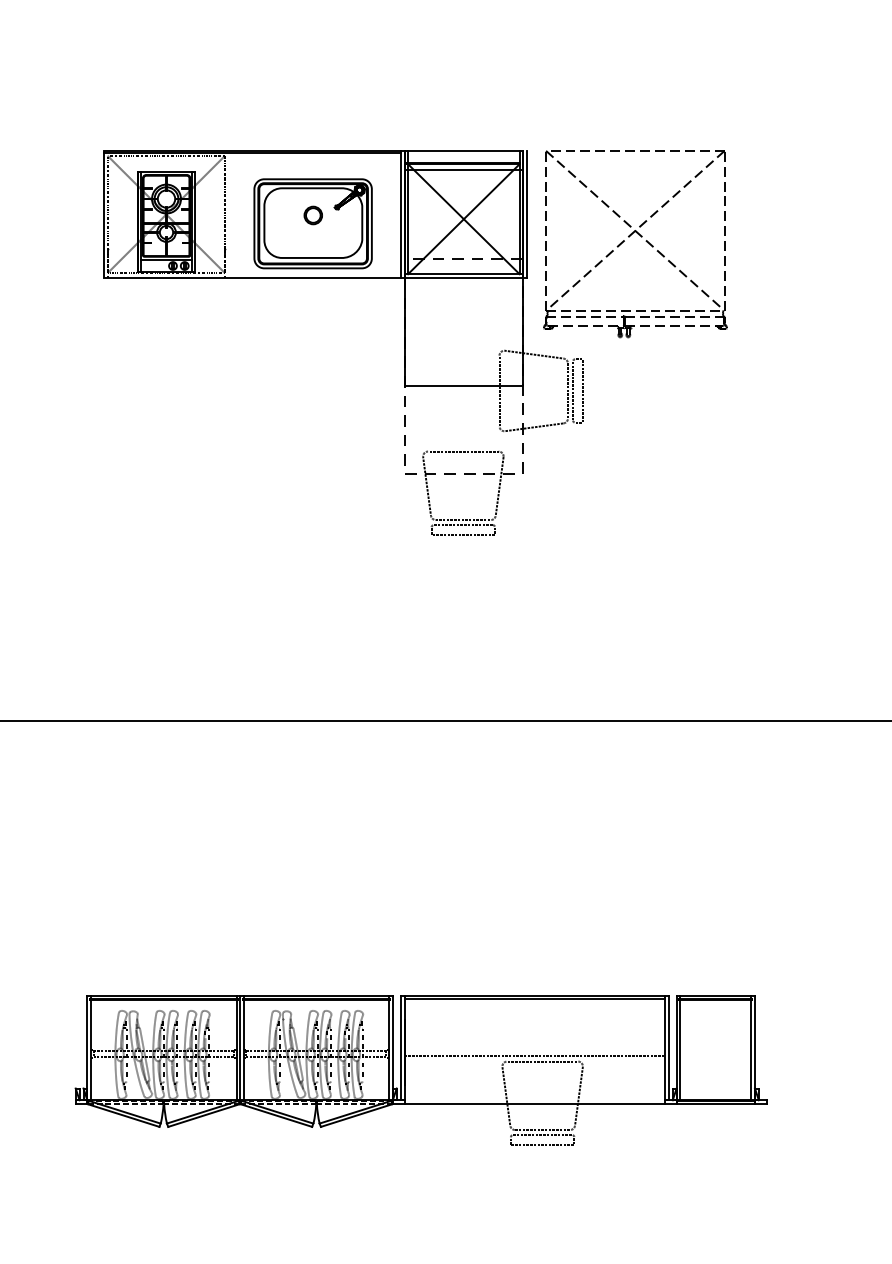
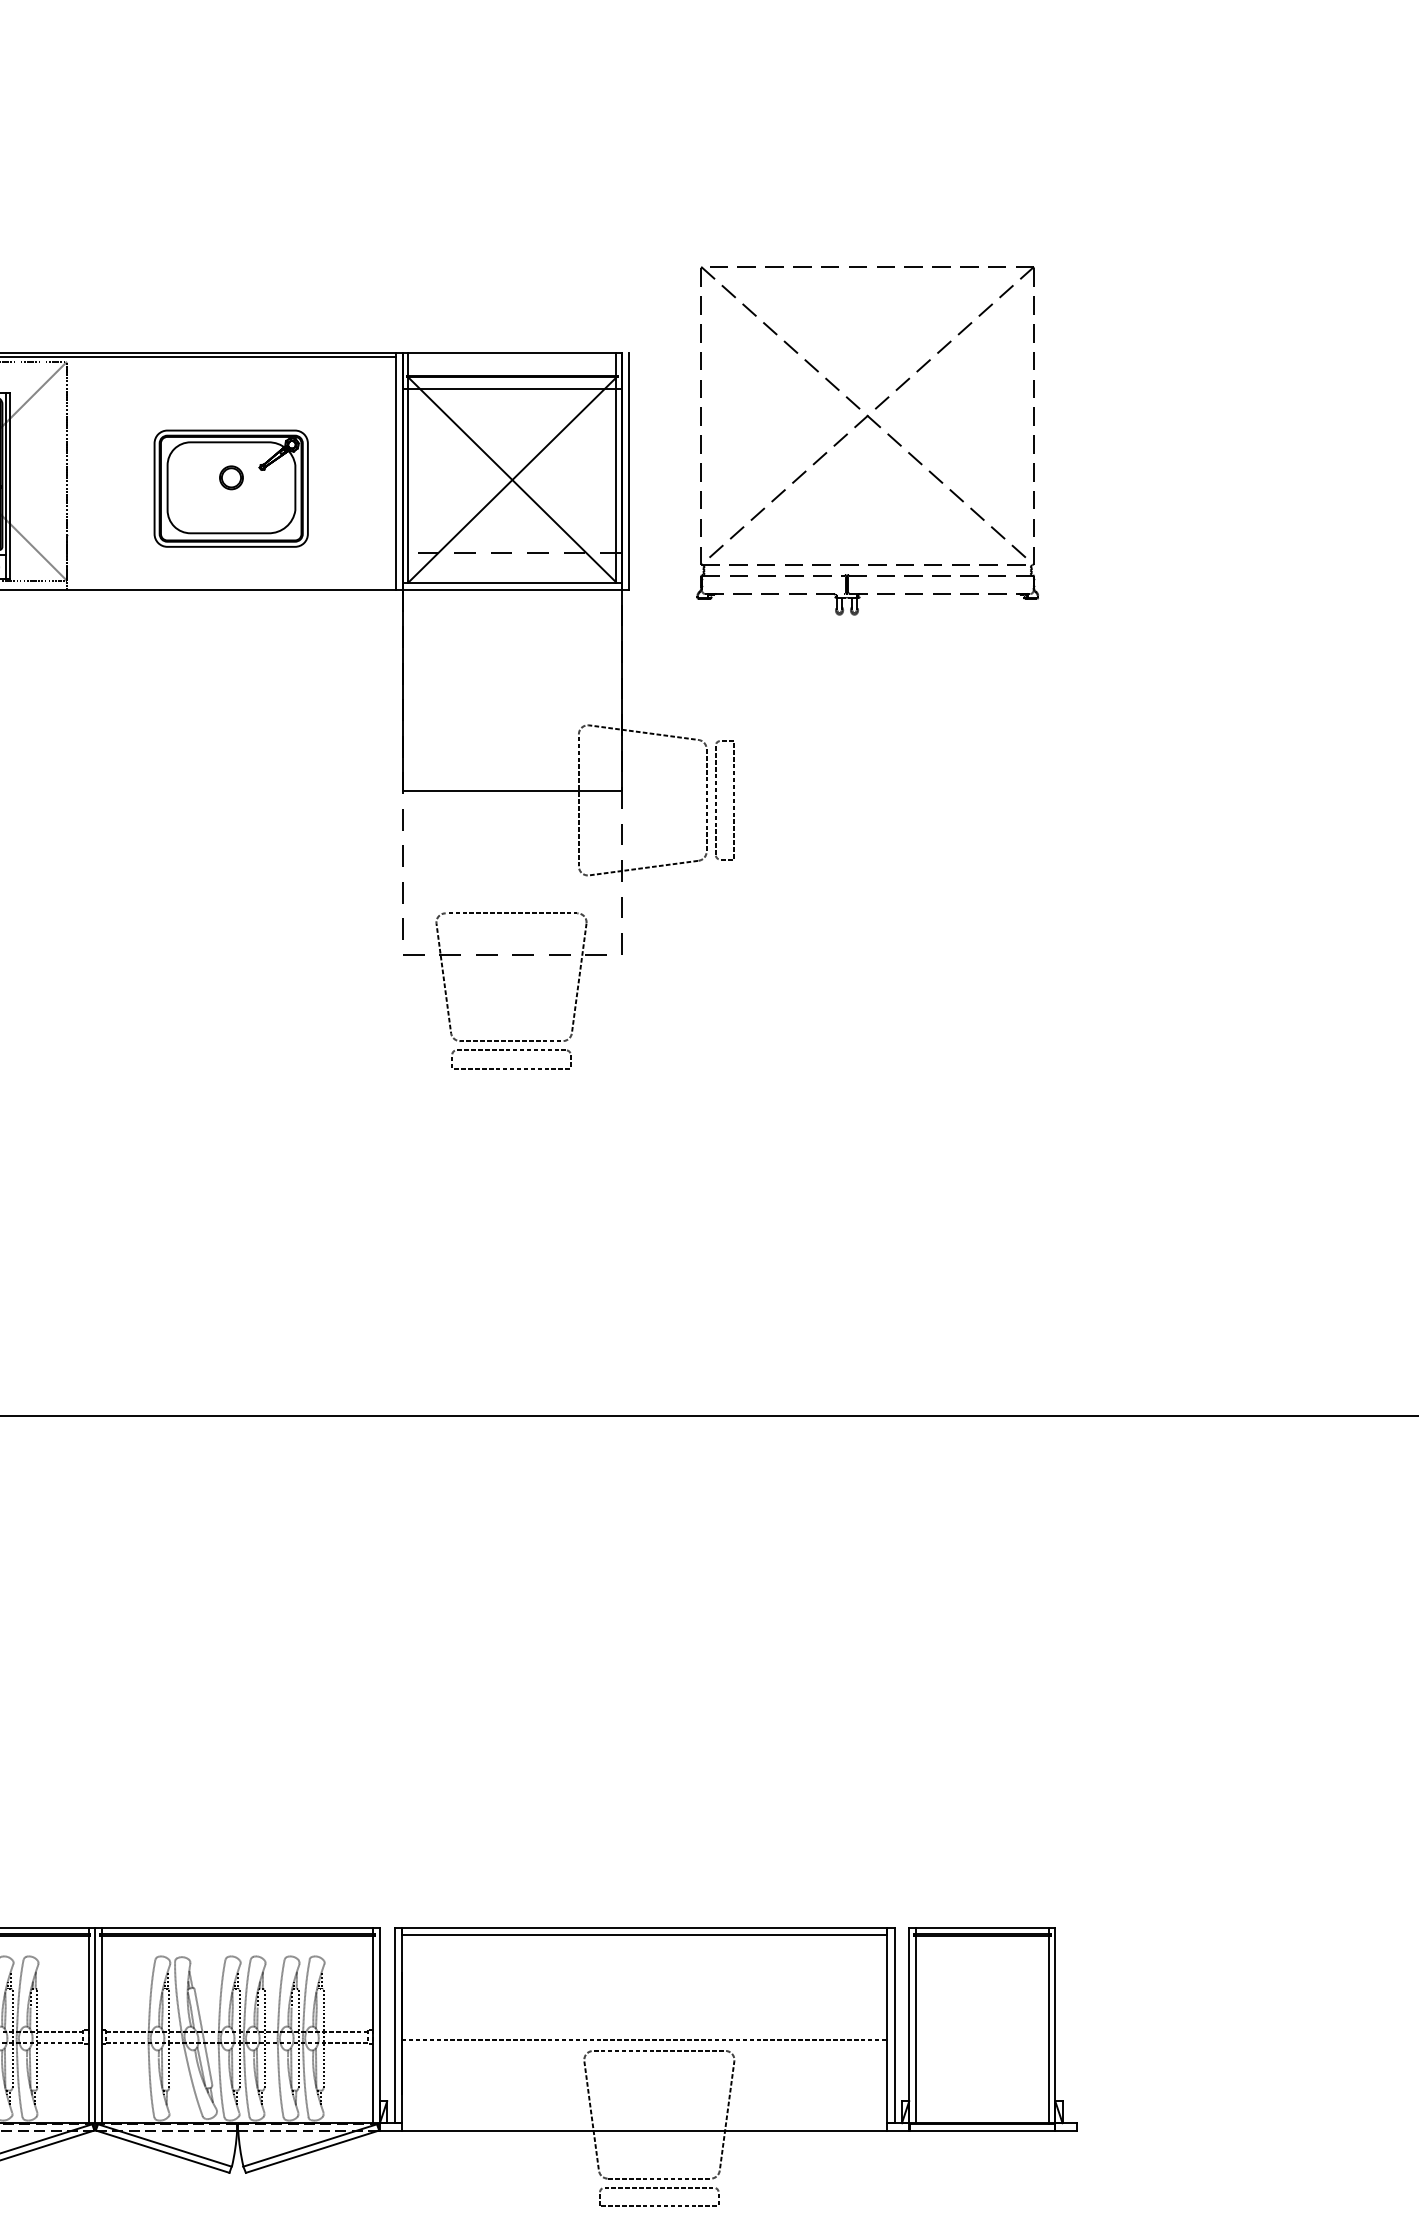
part: (312, 223) -> (230, 488), size x0.7
part: (629, 237) -> (856, 428), moved

